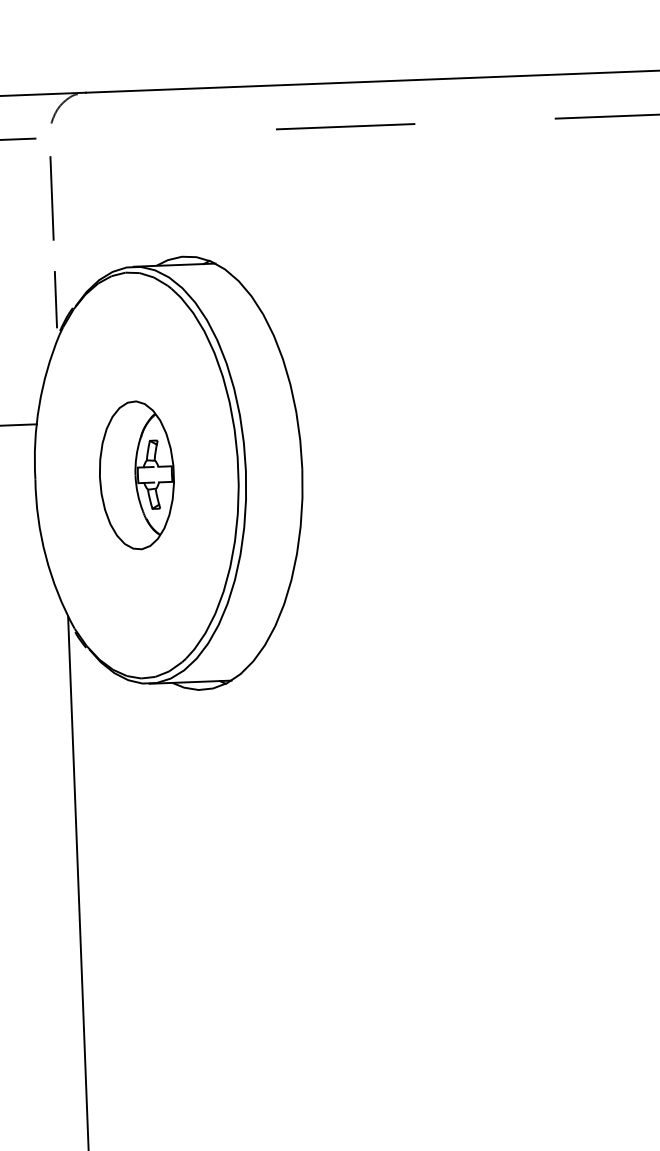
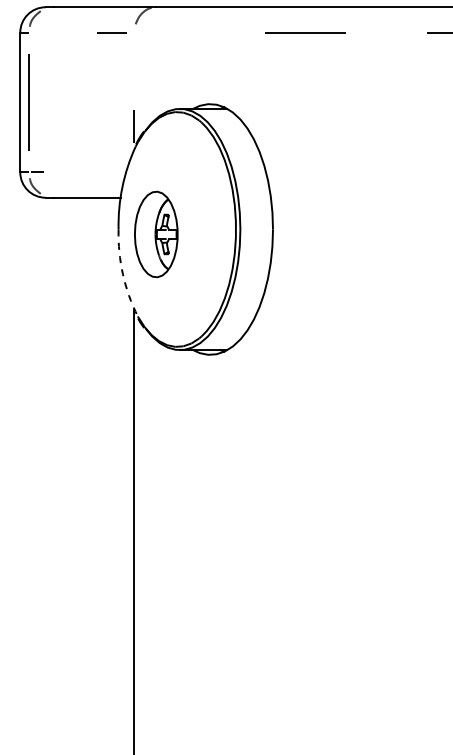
line: (52, 198) -> (134, 67), removed
part: (137, 475) -> (156, 234), moved
arc: (45, 556) -> (122, 274), solid -> dashed

